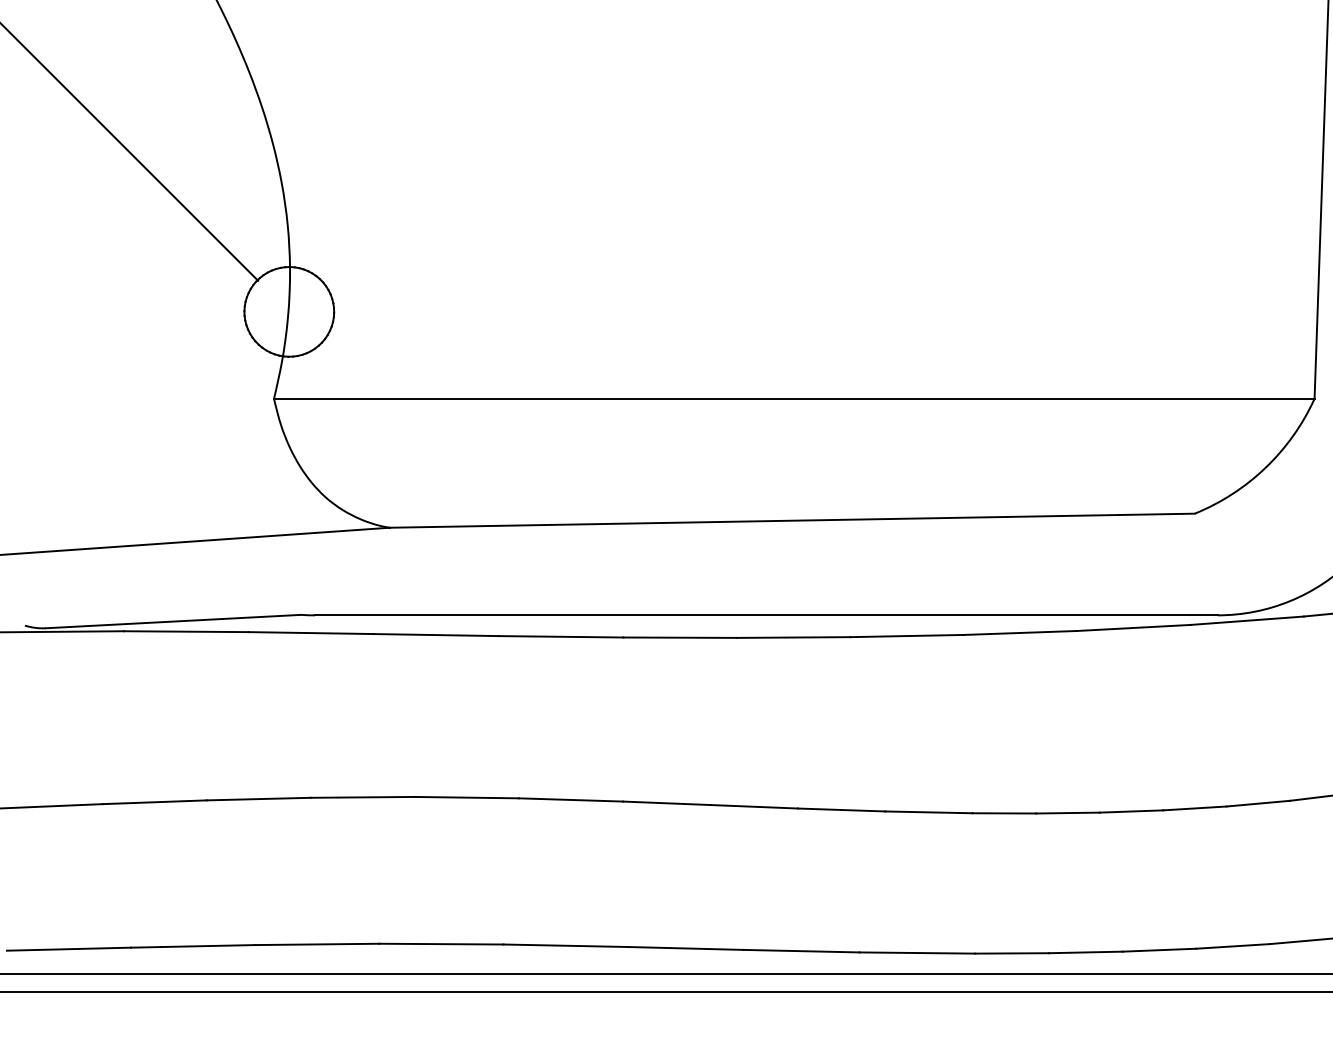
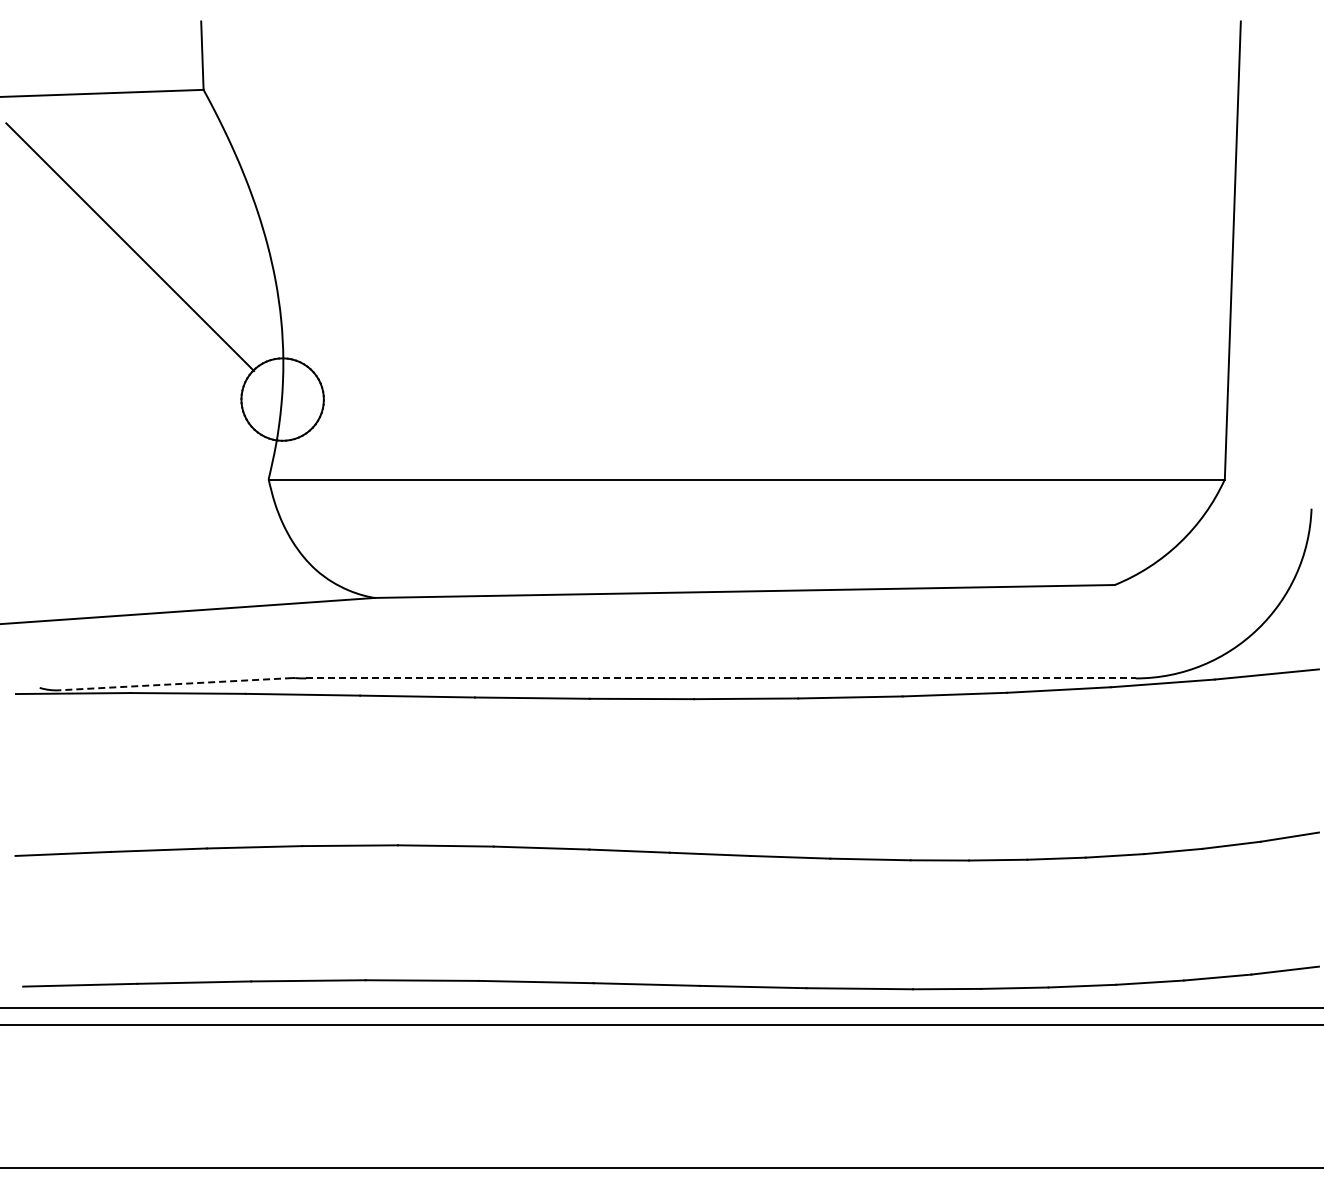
line: (766, 615) -> (721, 678), solid -> dashed
line: (172, 621) -> (175, 684), solid -> dashed

